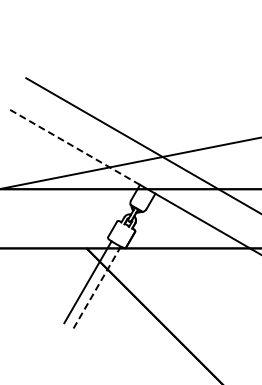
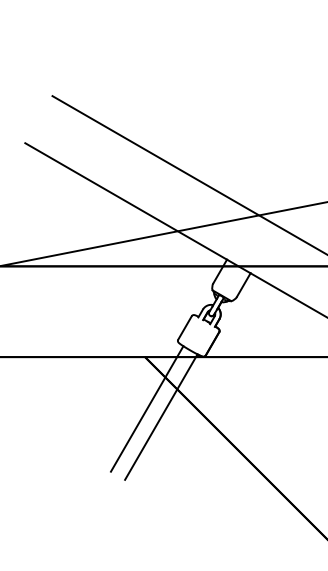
line: (74, 146) -> (126, 200), dashed -> solid
line: (97, 287) -> (161, 417), dashed -> solid

